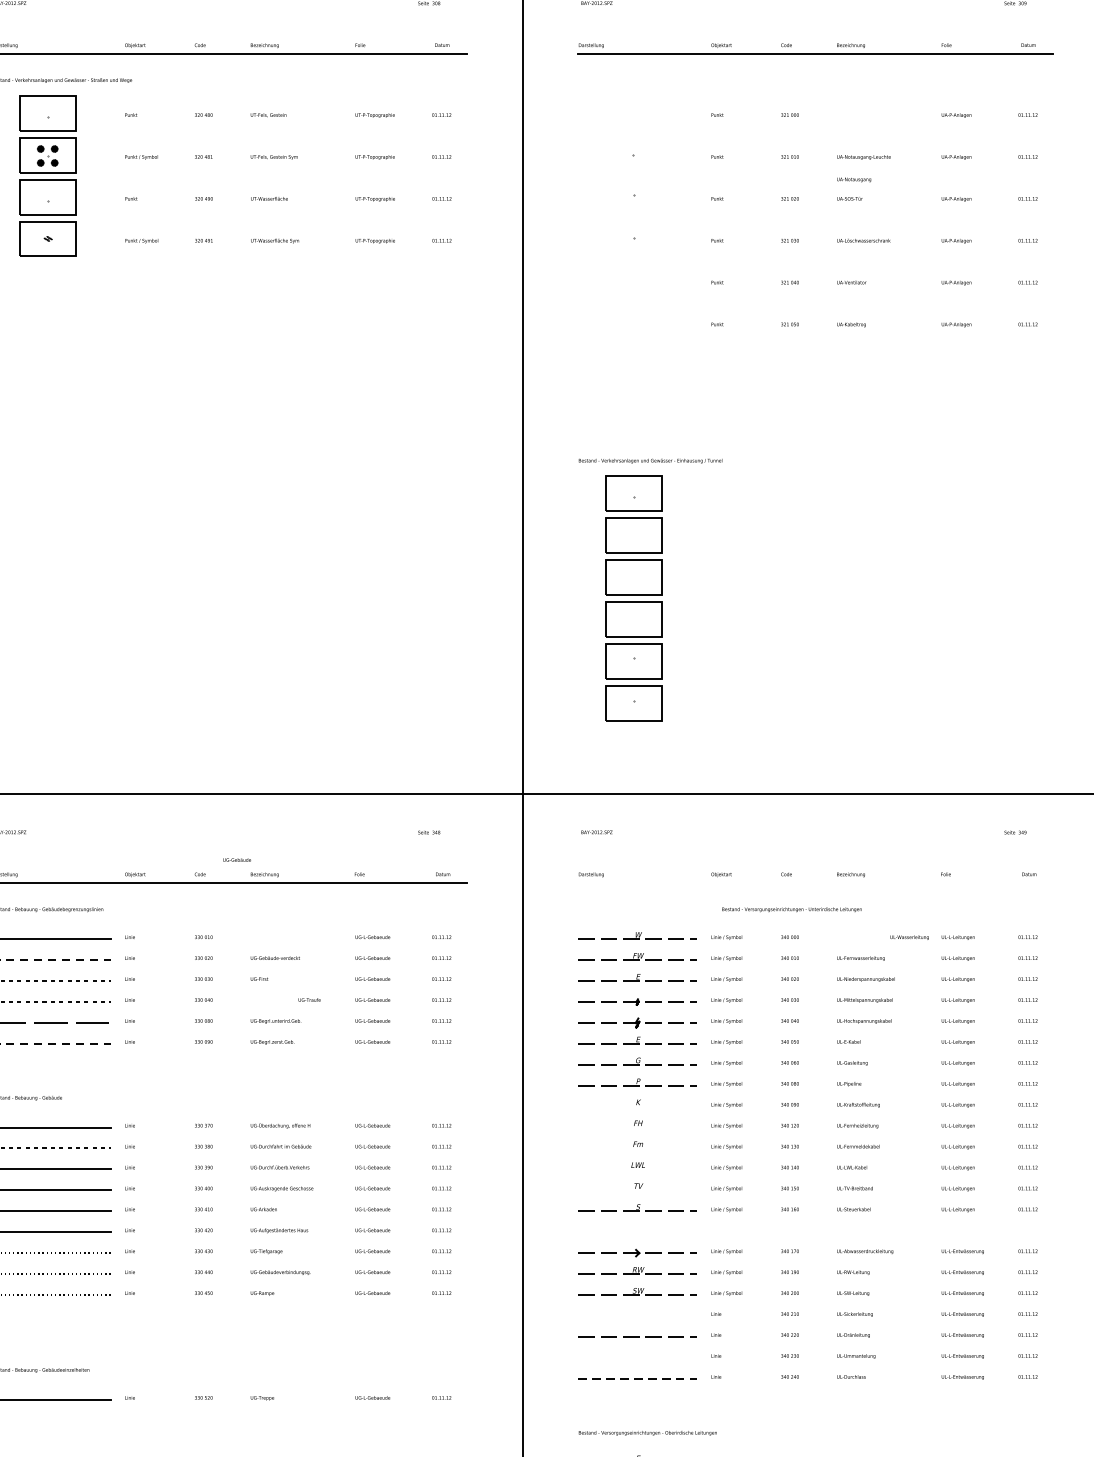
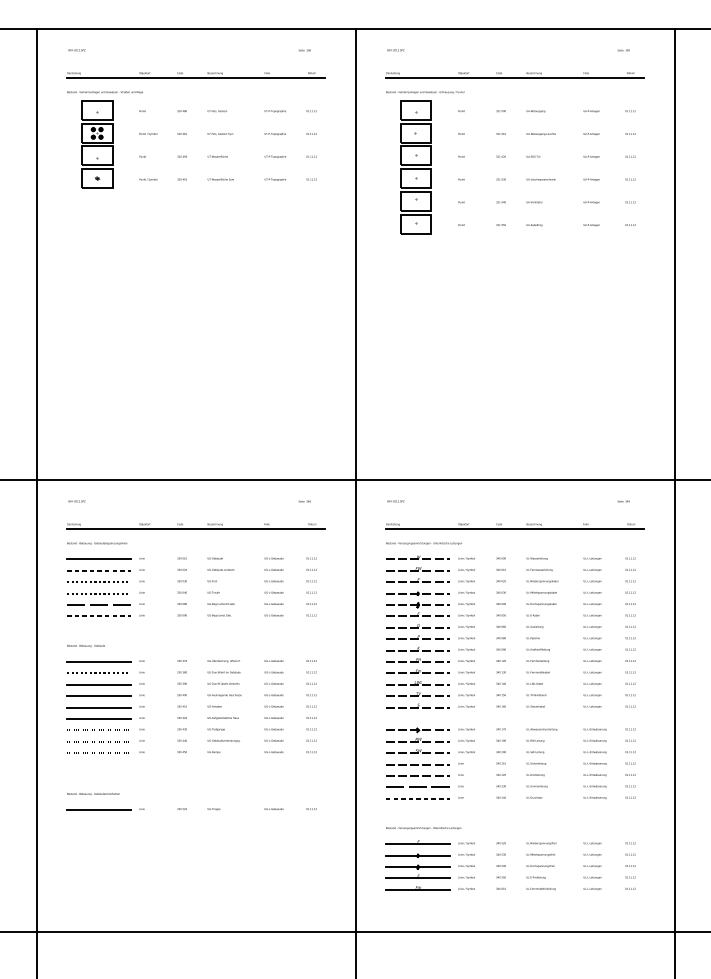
text: (853, 180) -> (535, 111), moved
part: (651, 589) -> (425, 162), moved
text: (235, 860) -> (214, 558), moved
line: (814, 884) -> (514, 529), added
text: (792, 909) -> (424, 543), moved
text: (908, 937) -> (536, 558), moved
text: (309, 999) -> (213, 592), moved
line: (636, 1106) -> (417, 650), added
line: (636, 1126) -> (417, 661), added
line: (636, 1148) -> (417, 673), added
line: (636, 1168) -> (417, 684), added
line: (636, 1190) -> (417, 696), added
line: (636, 1315) -> (417, 764), added
line: (636, 1358) -> (417, 787), added

